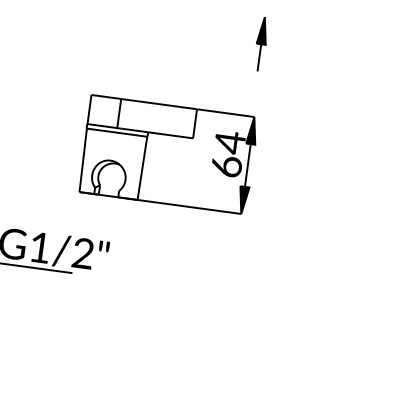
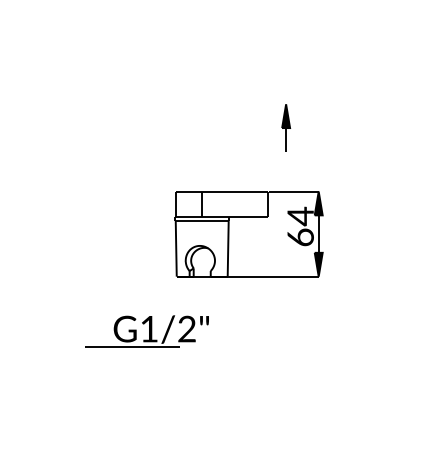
part: (261, 43) -> (286, 127), moved

